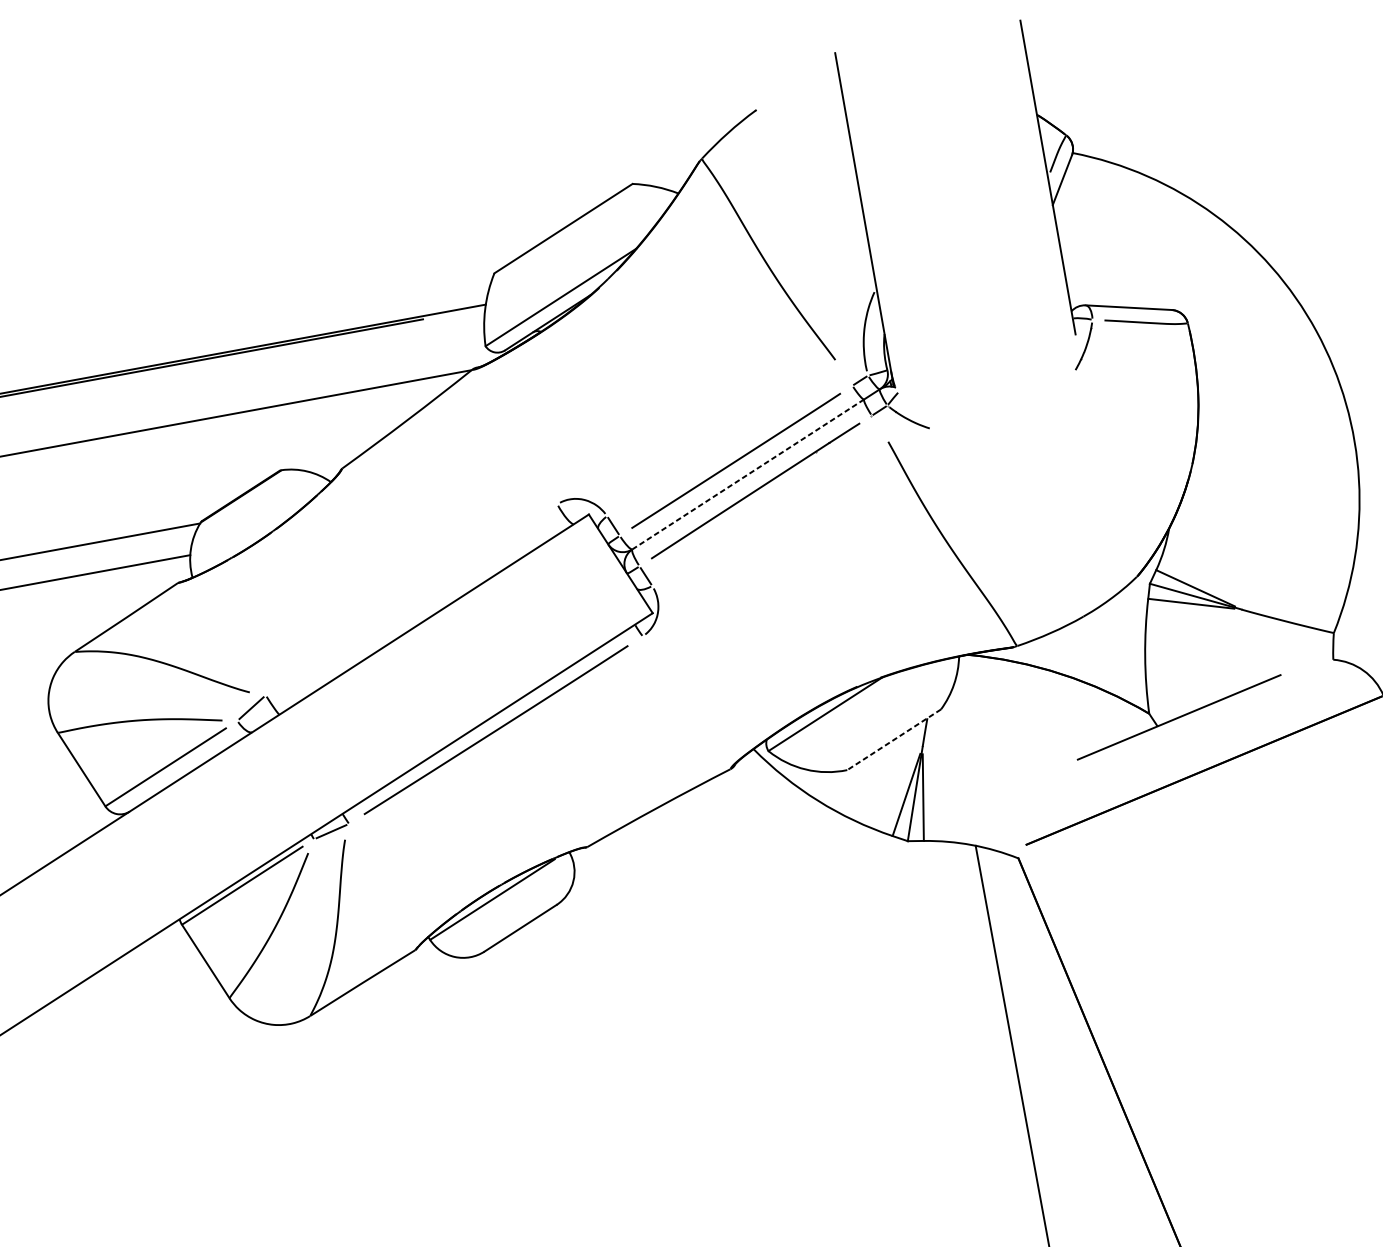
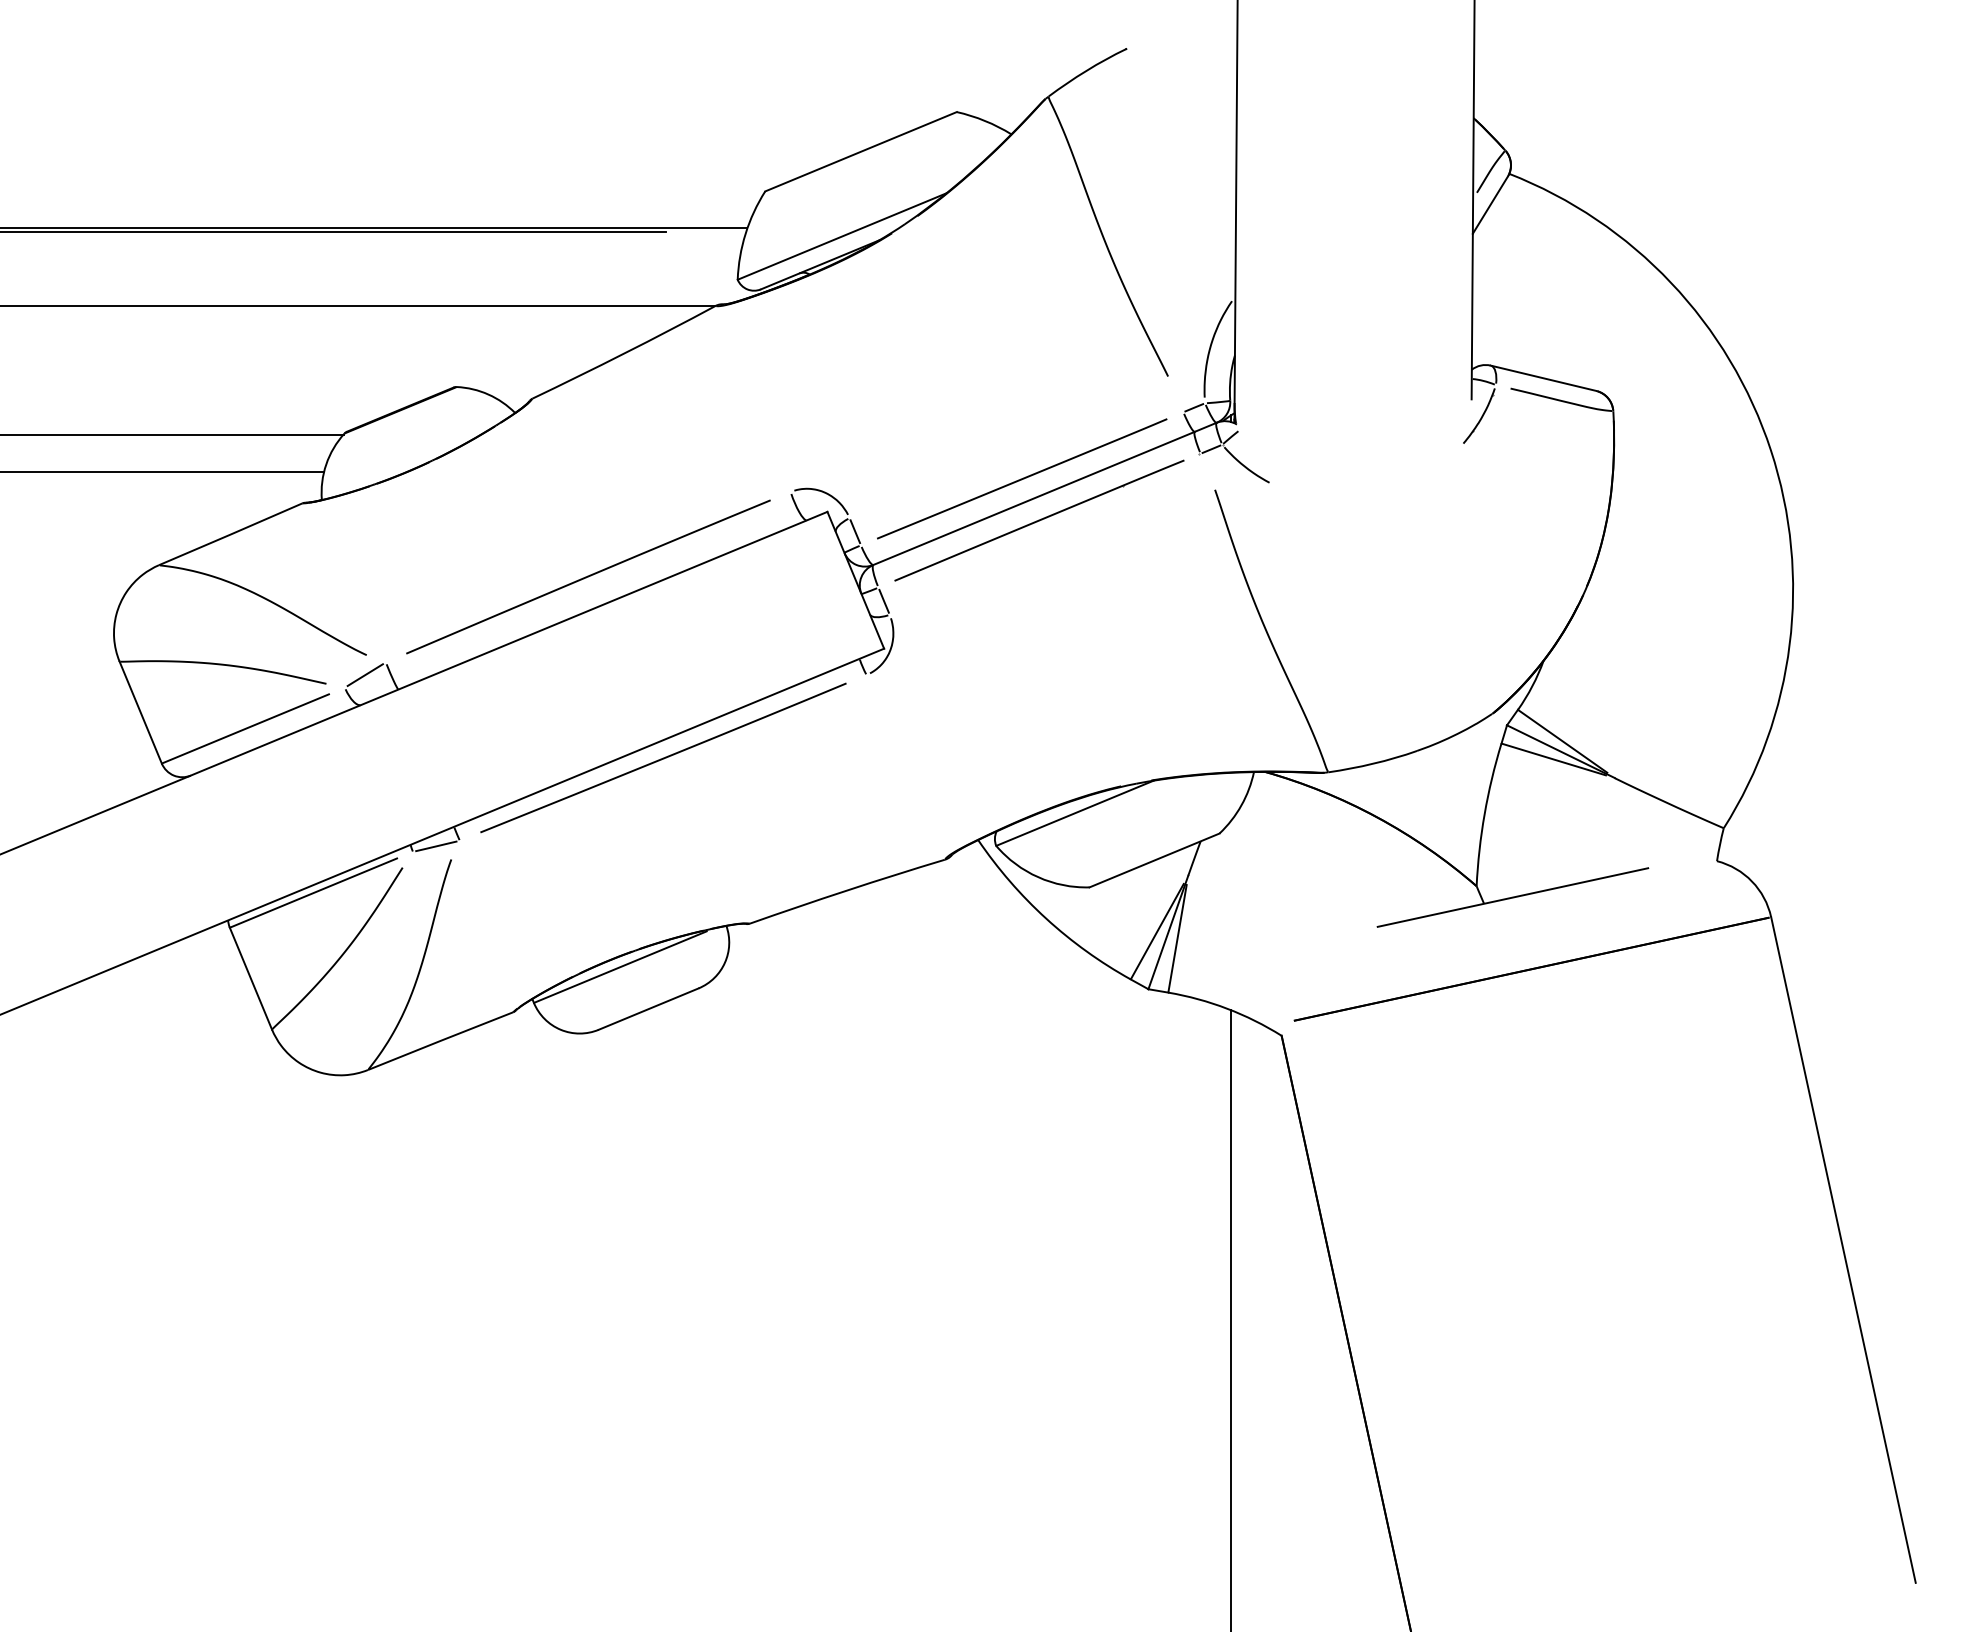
line: (748, 474) -> (1034, 498), dashed -> solid
line: (411, 599) -> (588, 576), added
line: (894, 739) -> (1154, 860), dashed -> solid

